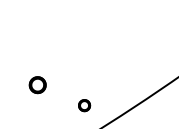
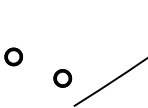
part: (84, 105) -> (62, 78), size x1.43

